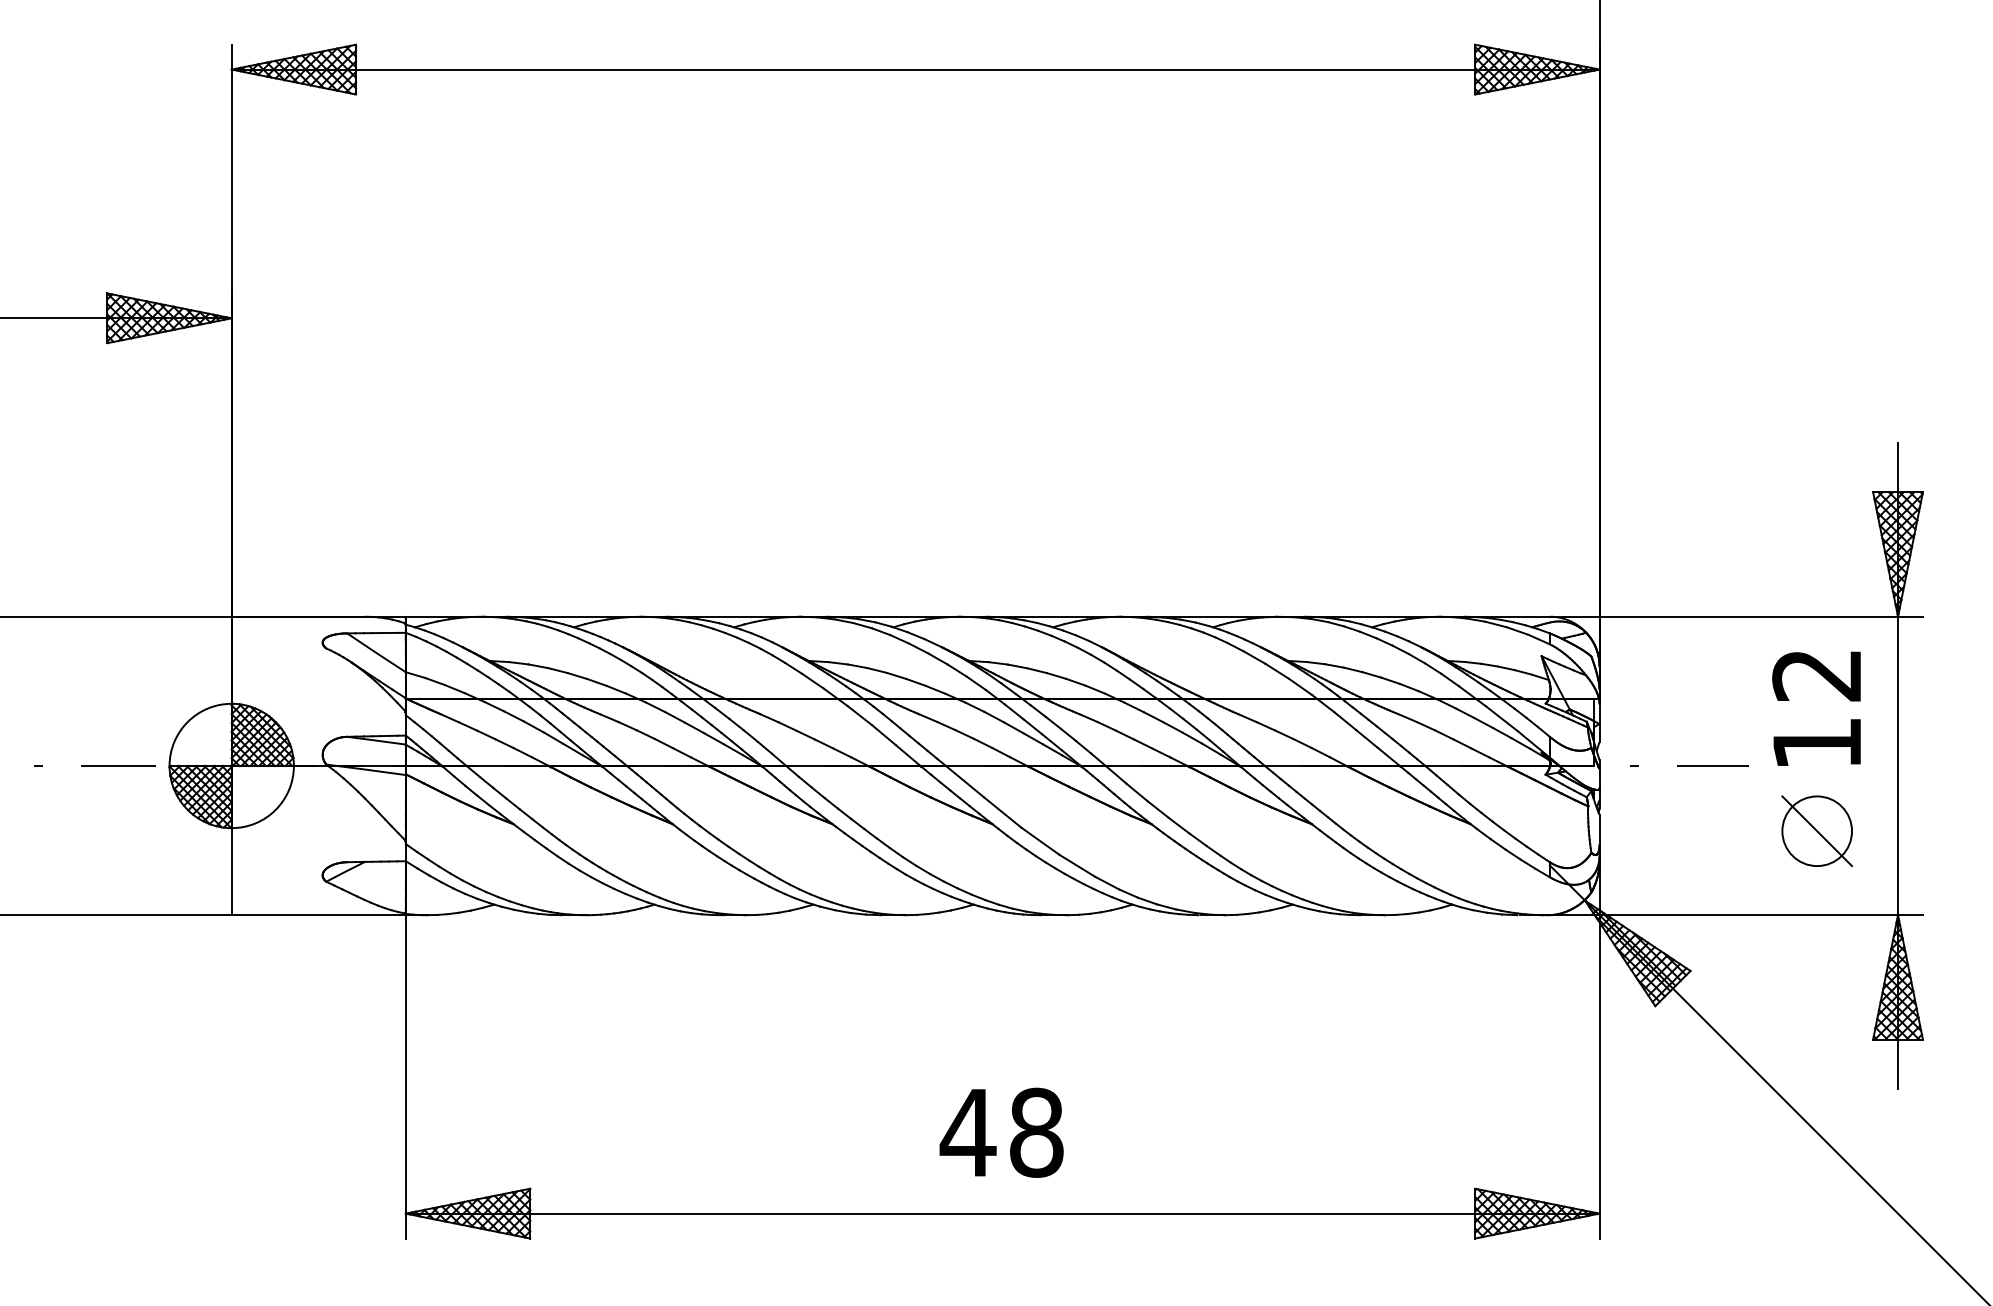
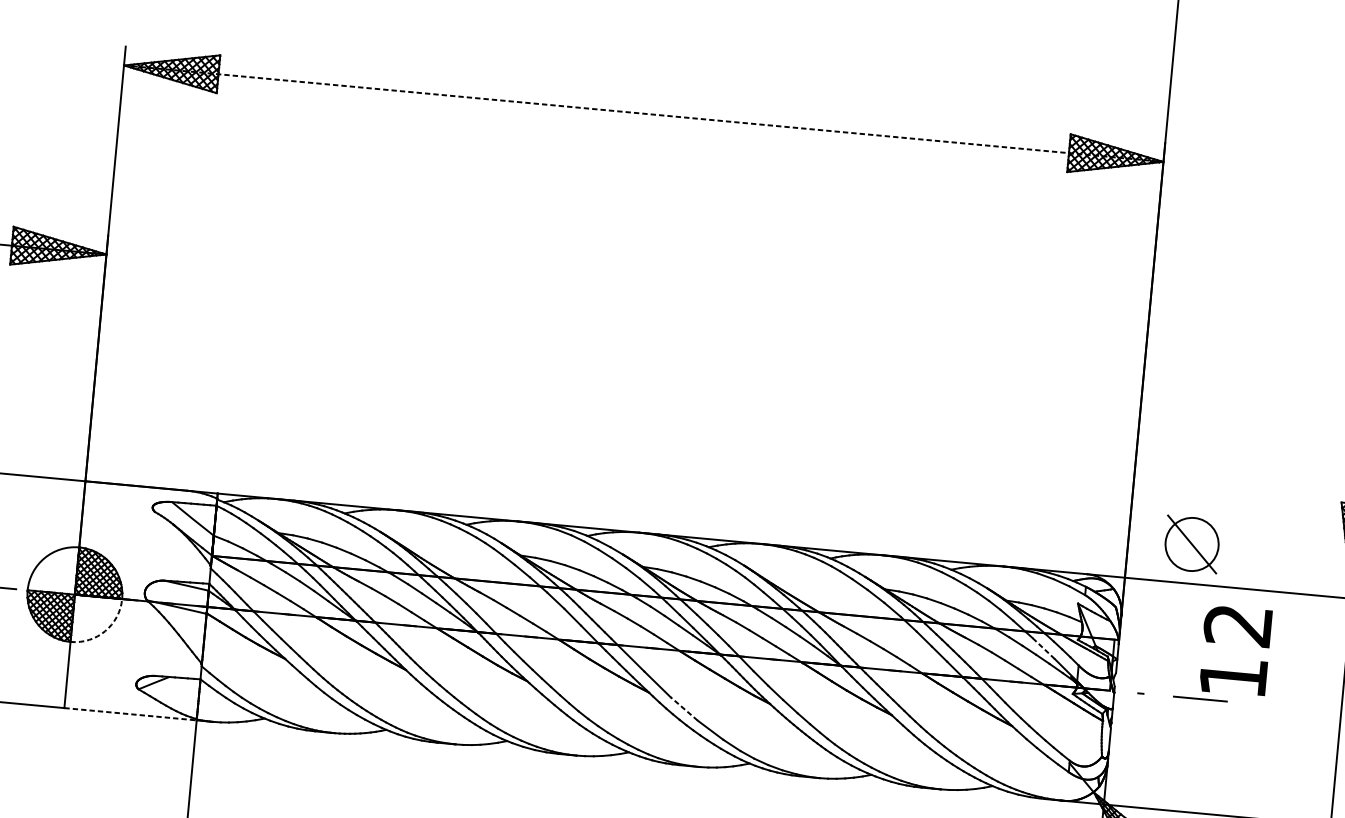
line: (915, 69) -> (643, 113), solid -> dashed
text: (1816, 708) -> (1235, 650), moved
line: (1501, 718) -> (1043, 648), solid -> dashed
arc: (275, 809) -> (105, 630), solid -> dashed
part: (1816, 830) -> (1191, 543), moved
line: (1040, 841) -> (684, 709), solid -> dashed
line: (319, 915) -> (131, 714), solid -> dashed

